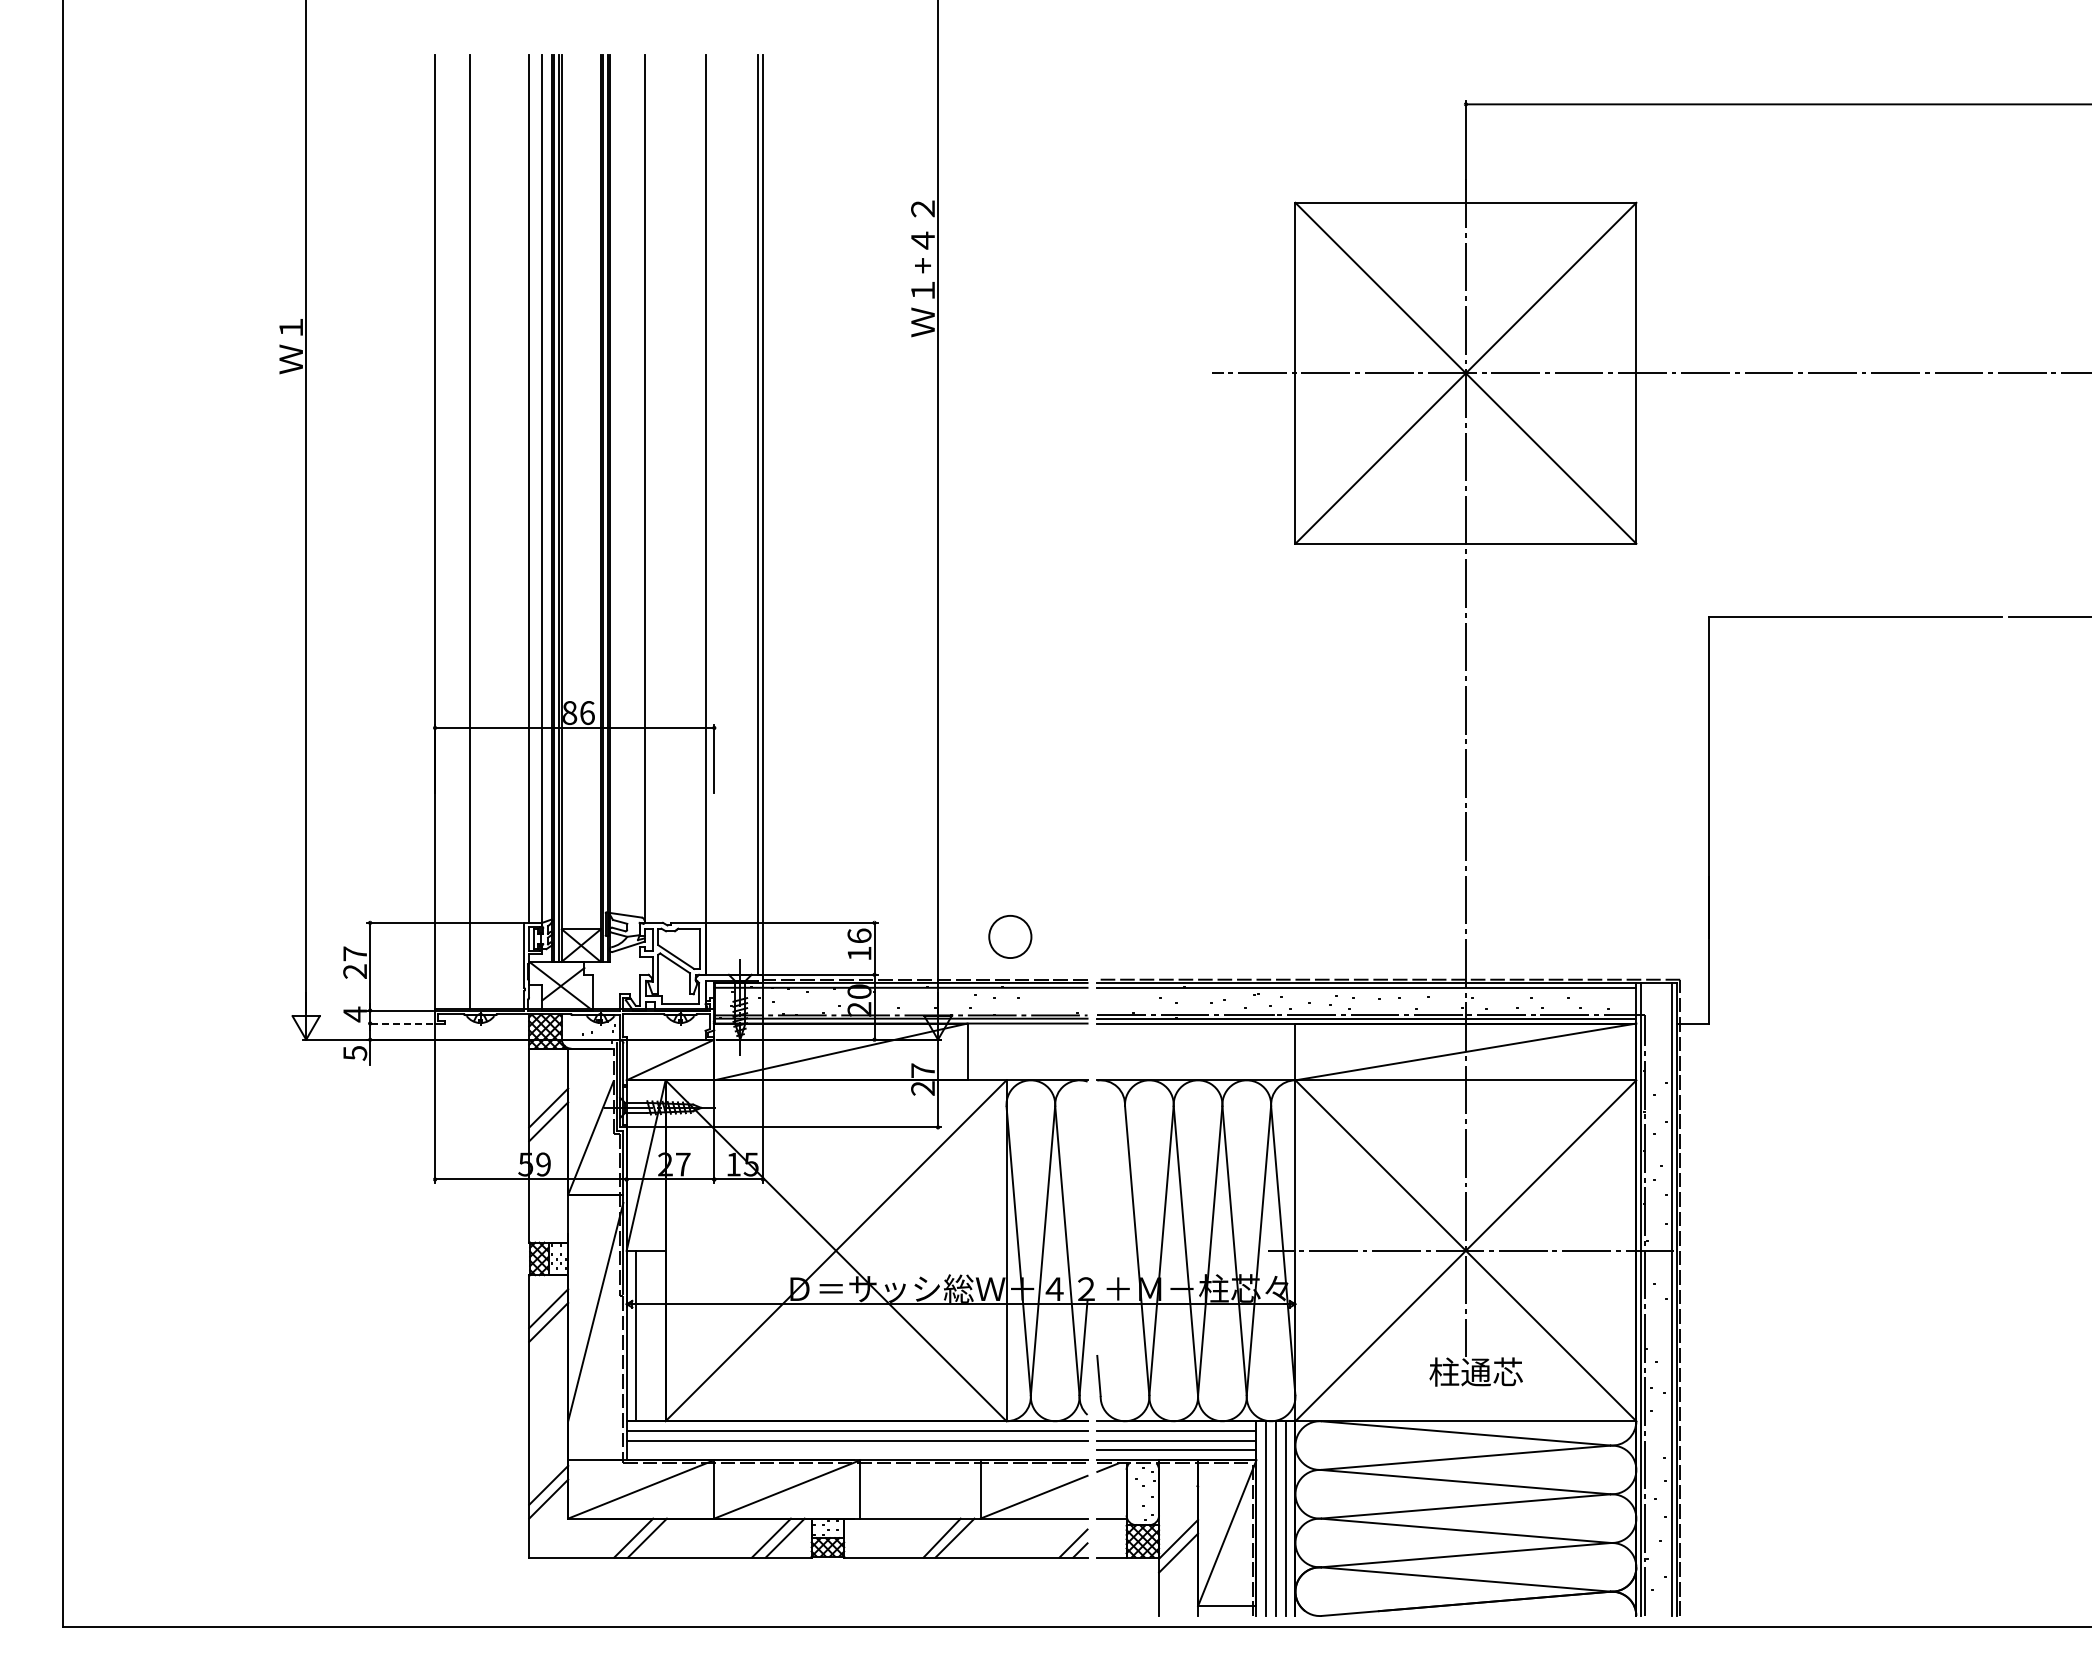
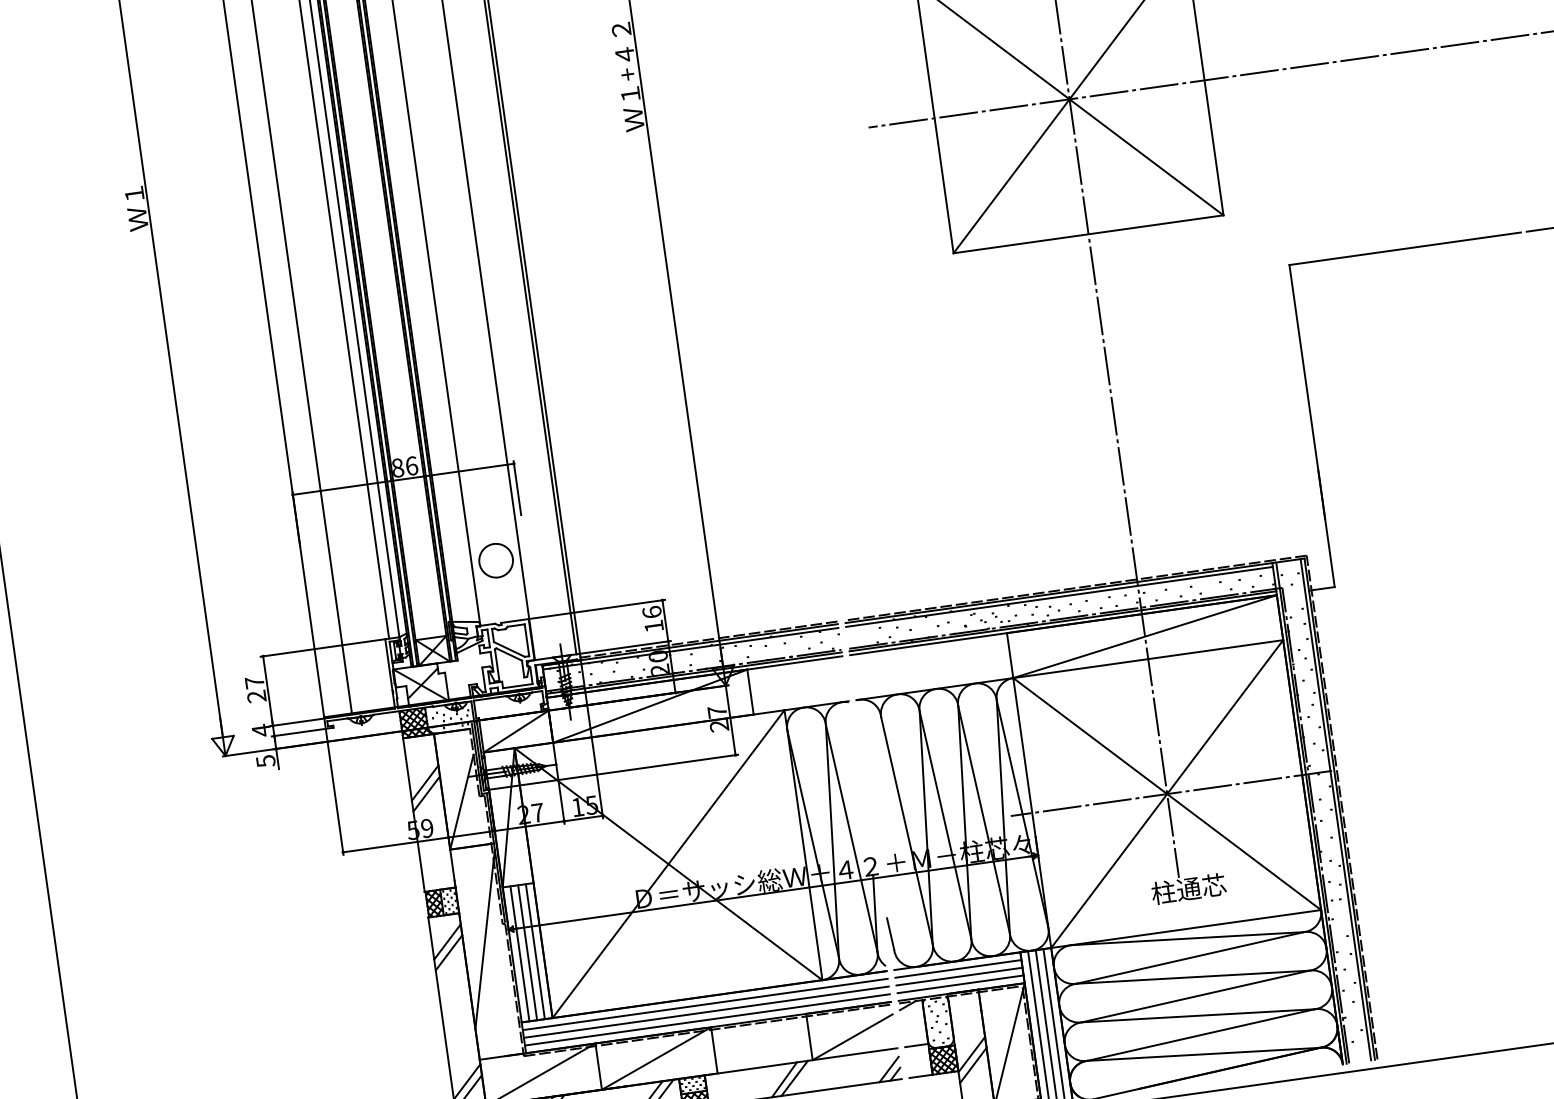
circle: (1010, 936) -> (496, 560), moved
line: (399, 1023) -> (297, 732), dashed -> solid
line: (646, 1335) -> (527, 952), added
line: (655, 1335) -> (535, 951), added
line: (856, 1450) -> (706, 1020), added

